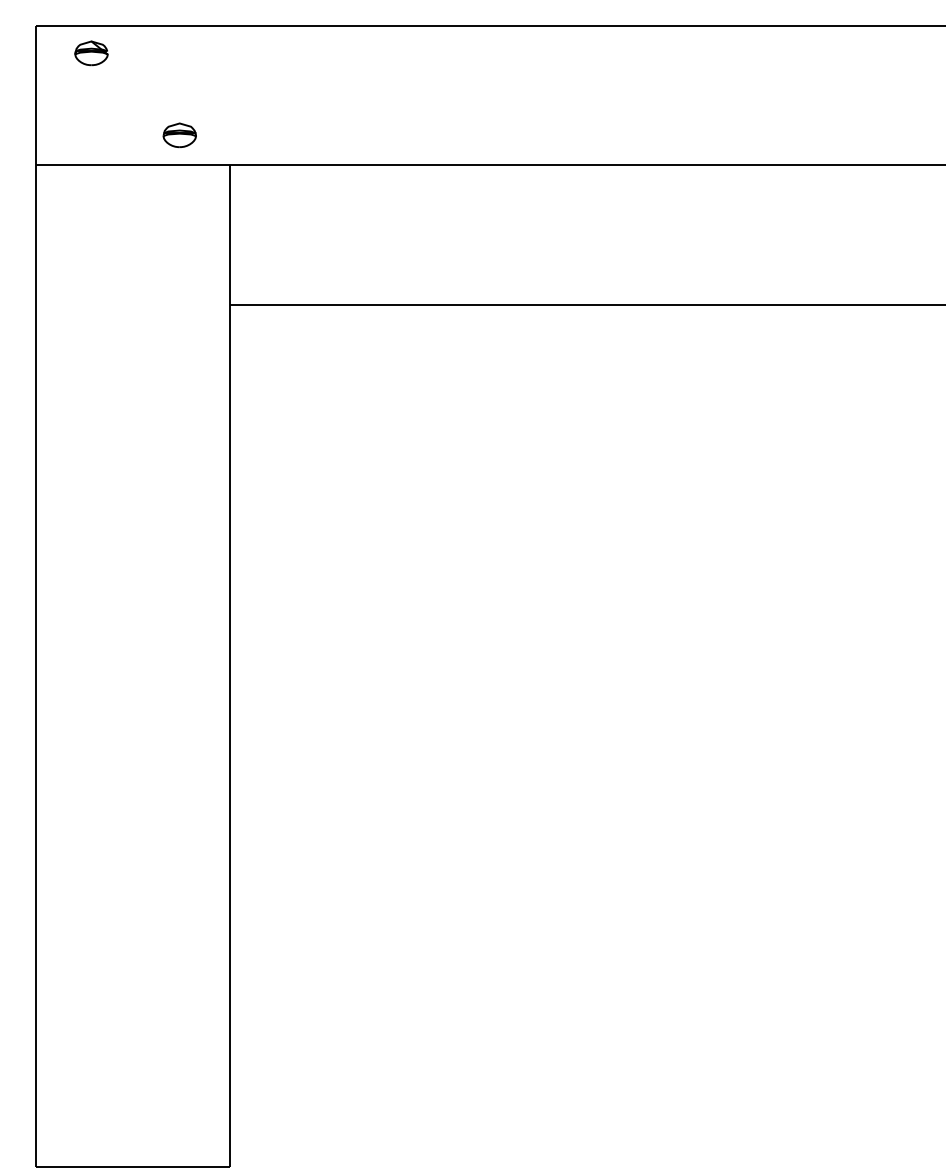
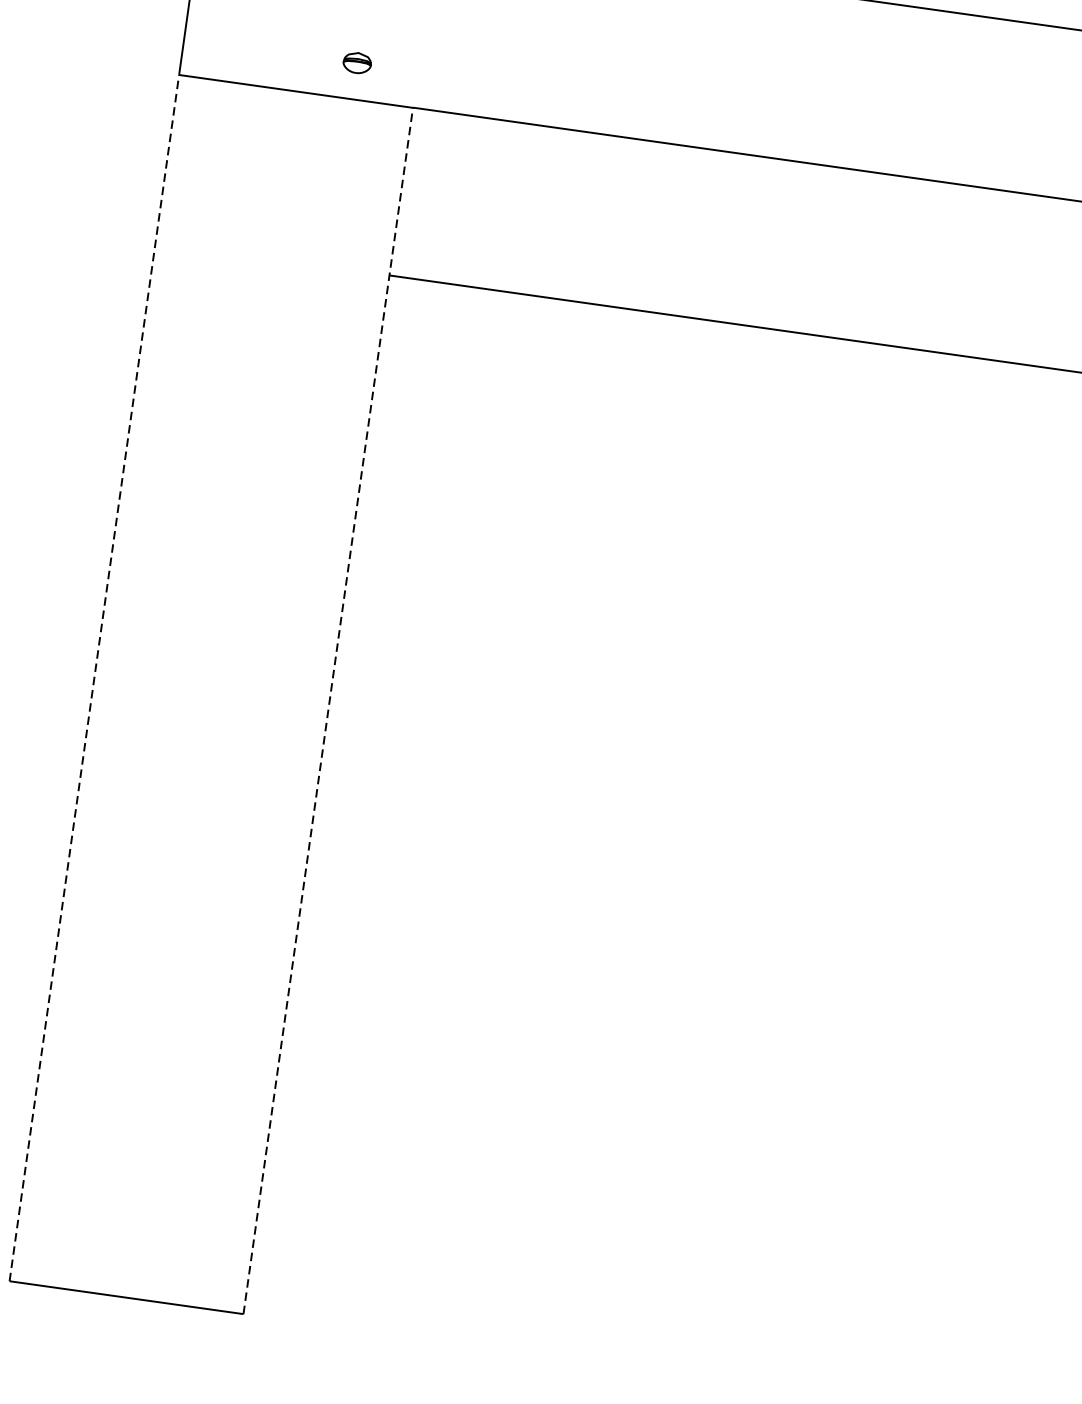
part: (179, 134) -> (357, 62), size x0.7
line: (35, 666) -> (93, 678), solid -> dashed
line: (230, 666) -> (328, 711), solid -> dashed

